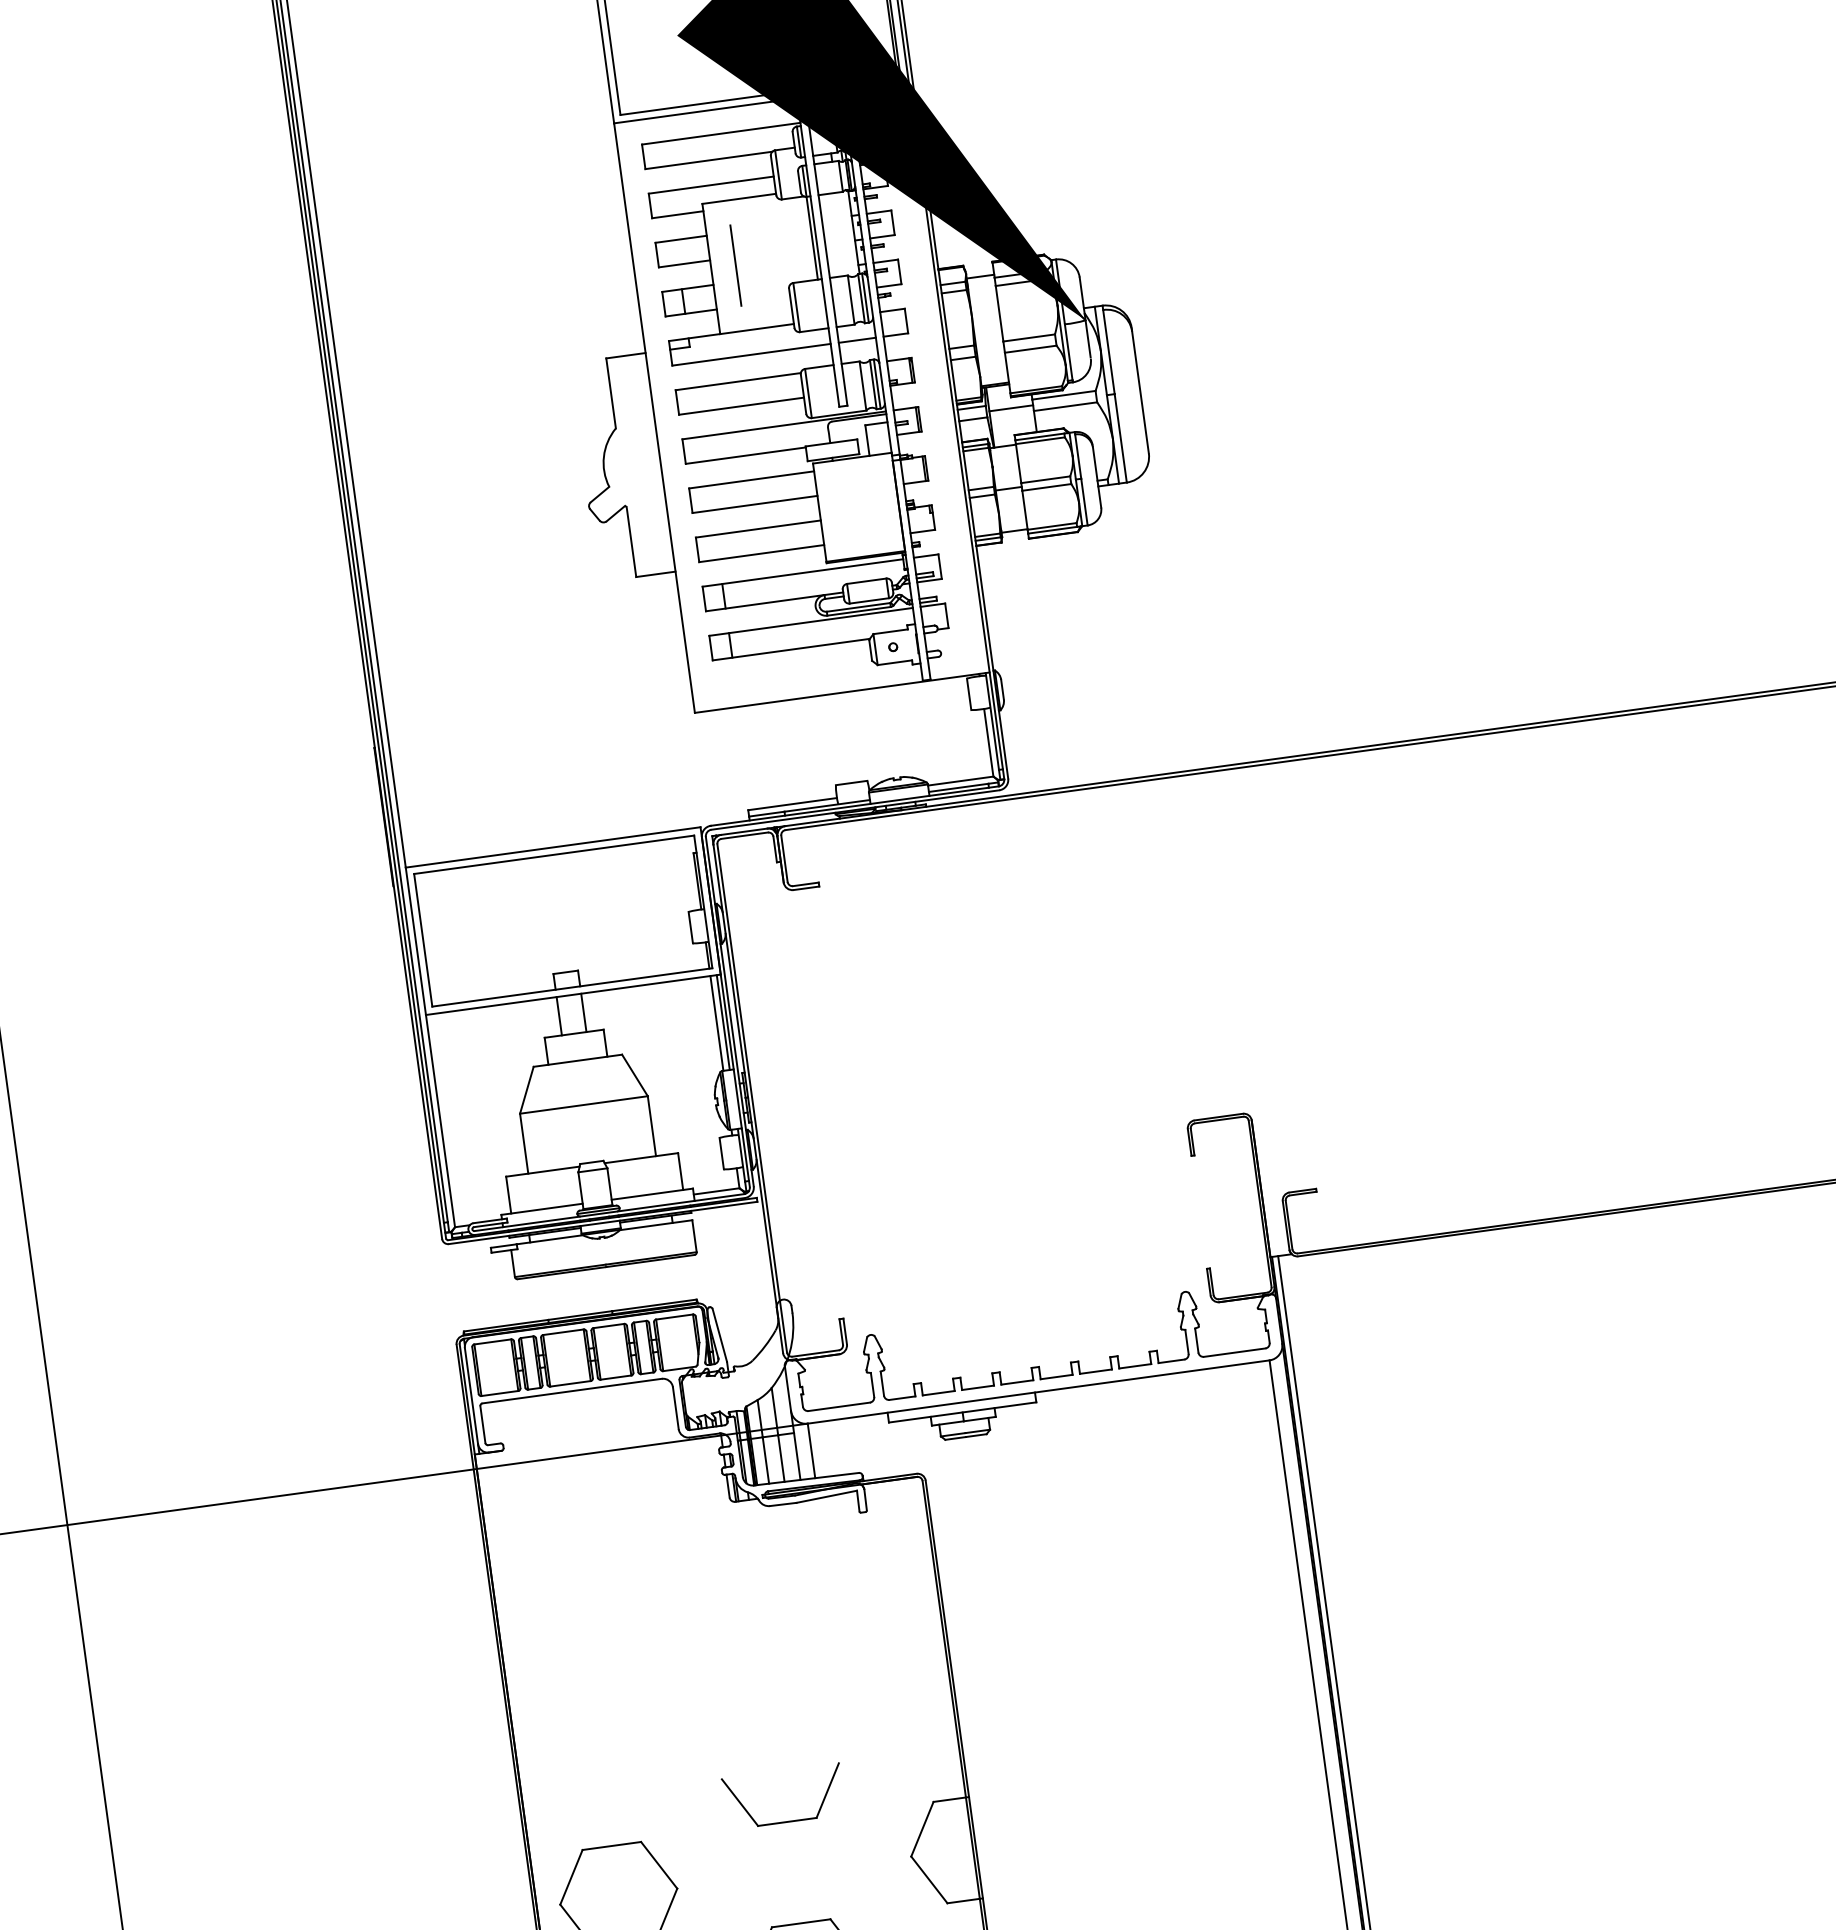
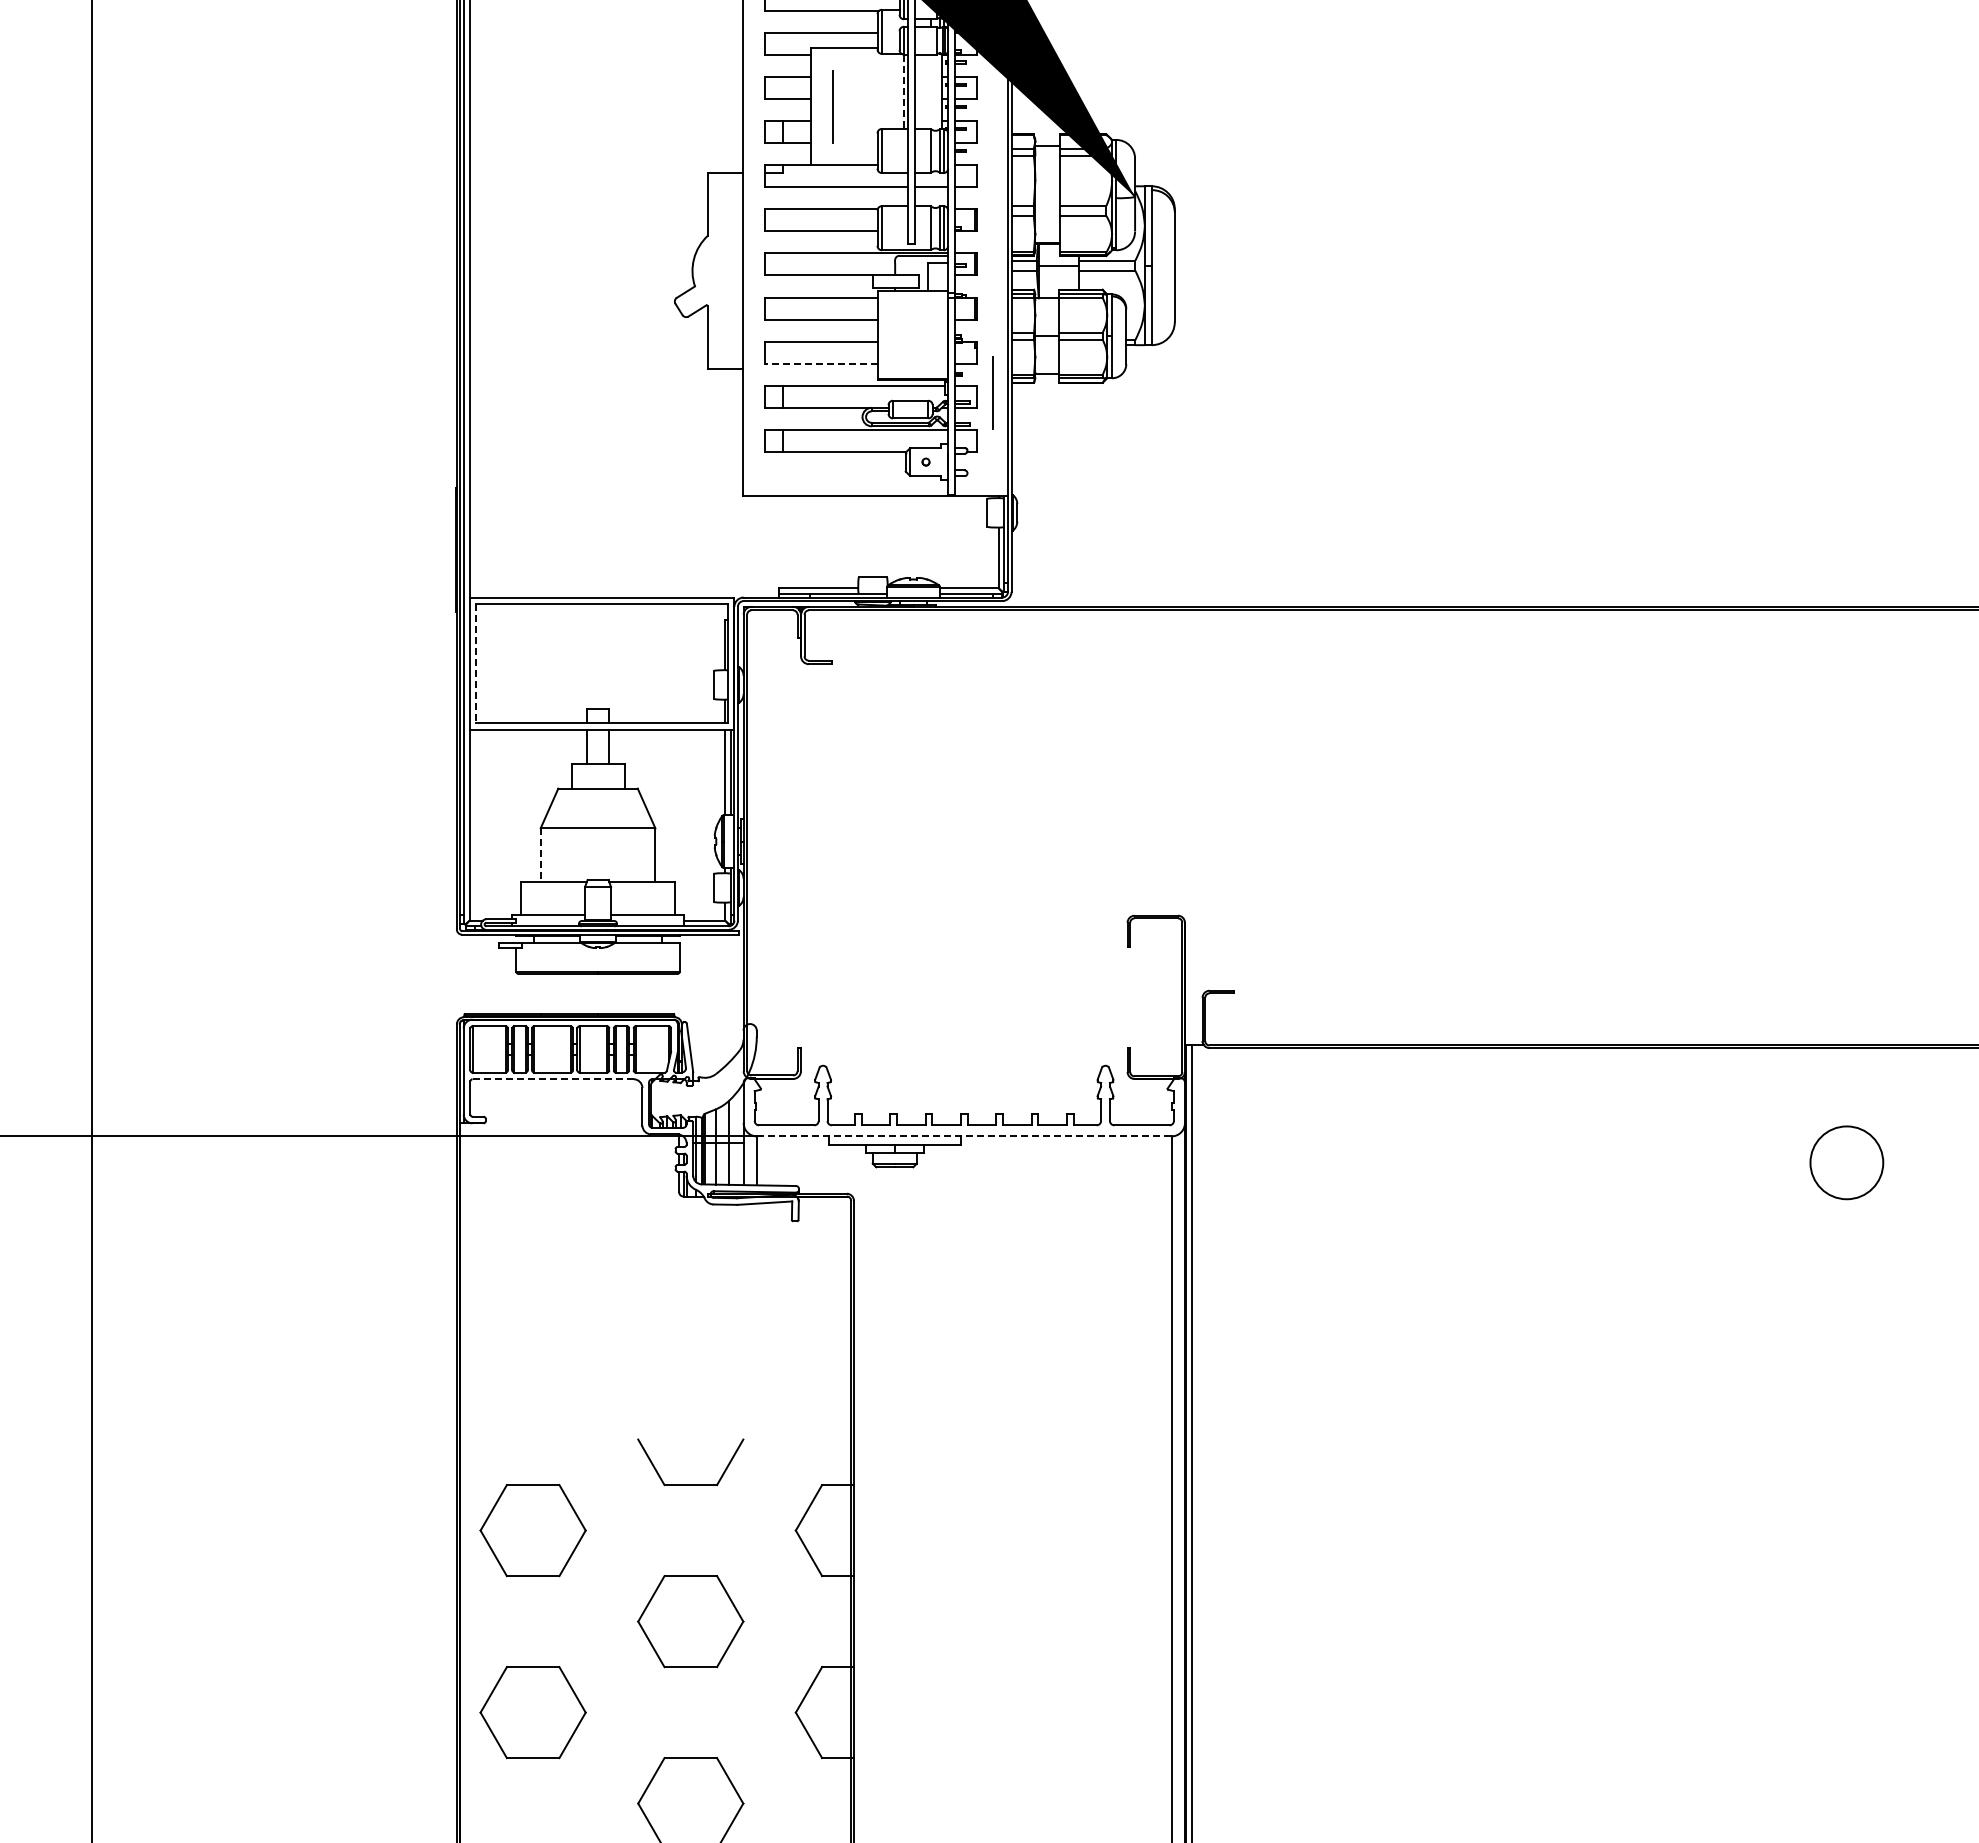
line: (811, 239) -> (903, 92), solid -> dashed
line: (760, 553) -> (820, 363), solid -> dashed
line: (956, 559) -> (992, 392), added
line: (423, 939) -> (476, 663), solid -> dashed
line: (524, 1143) -> (540, 855), solid -> dashed
line: (572, 1391) -> (553, 1079), solid -> dashed
line: (1038, 1392) -> (964, 1136), solid -> dashed

